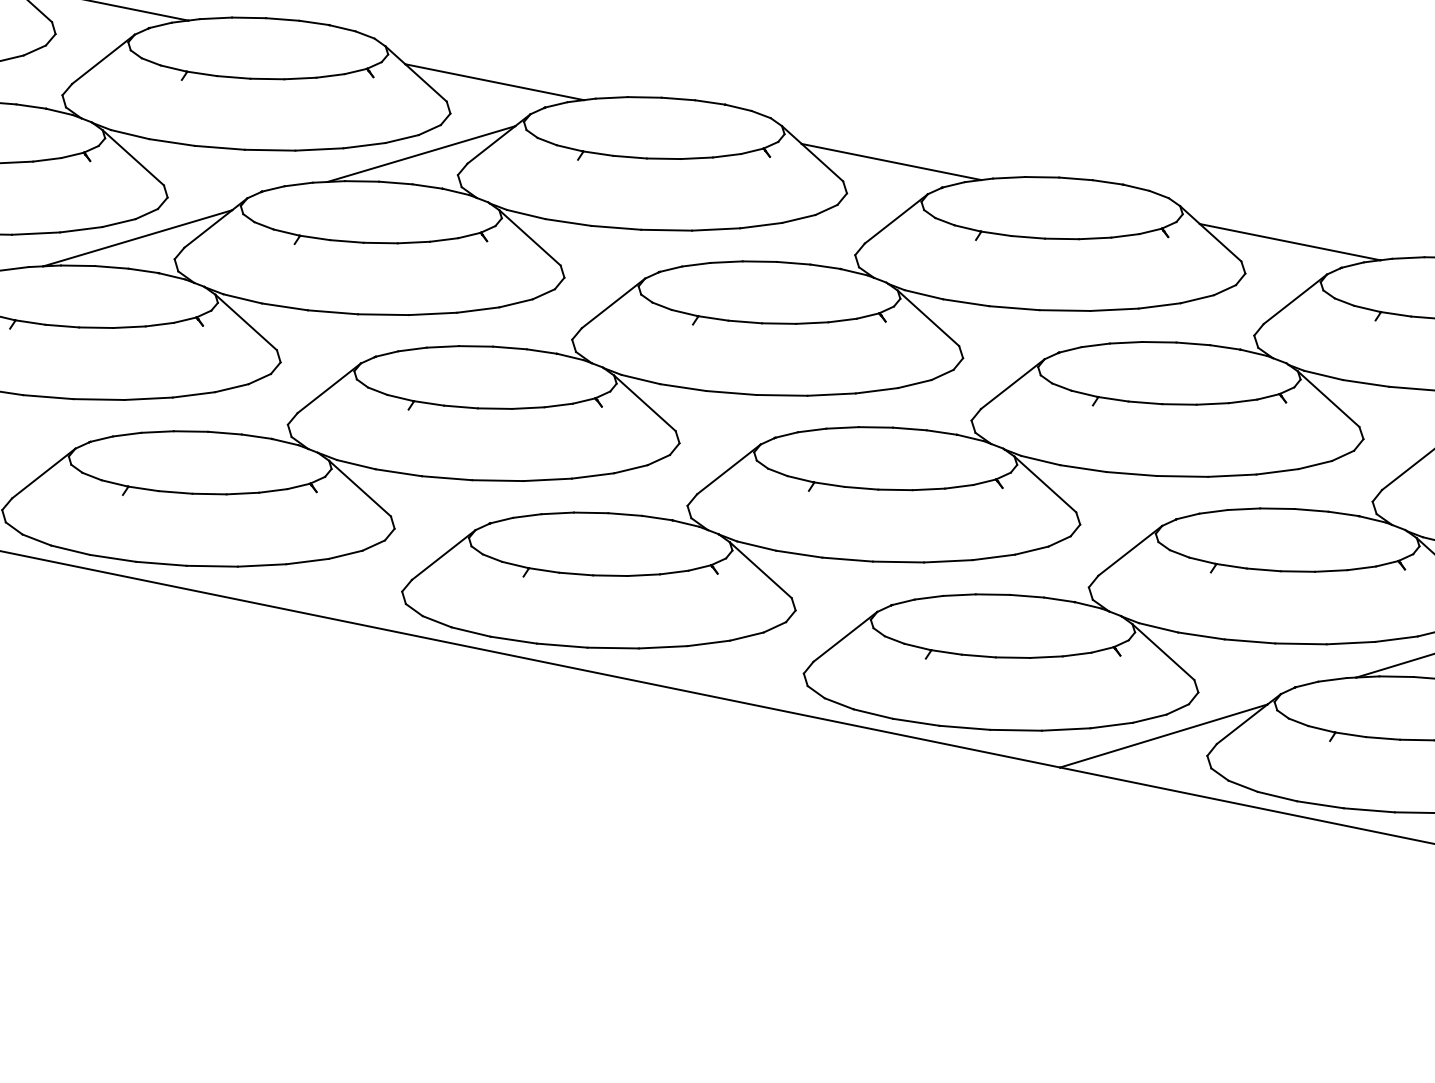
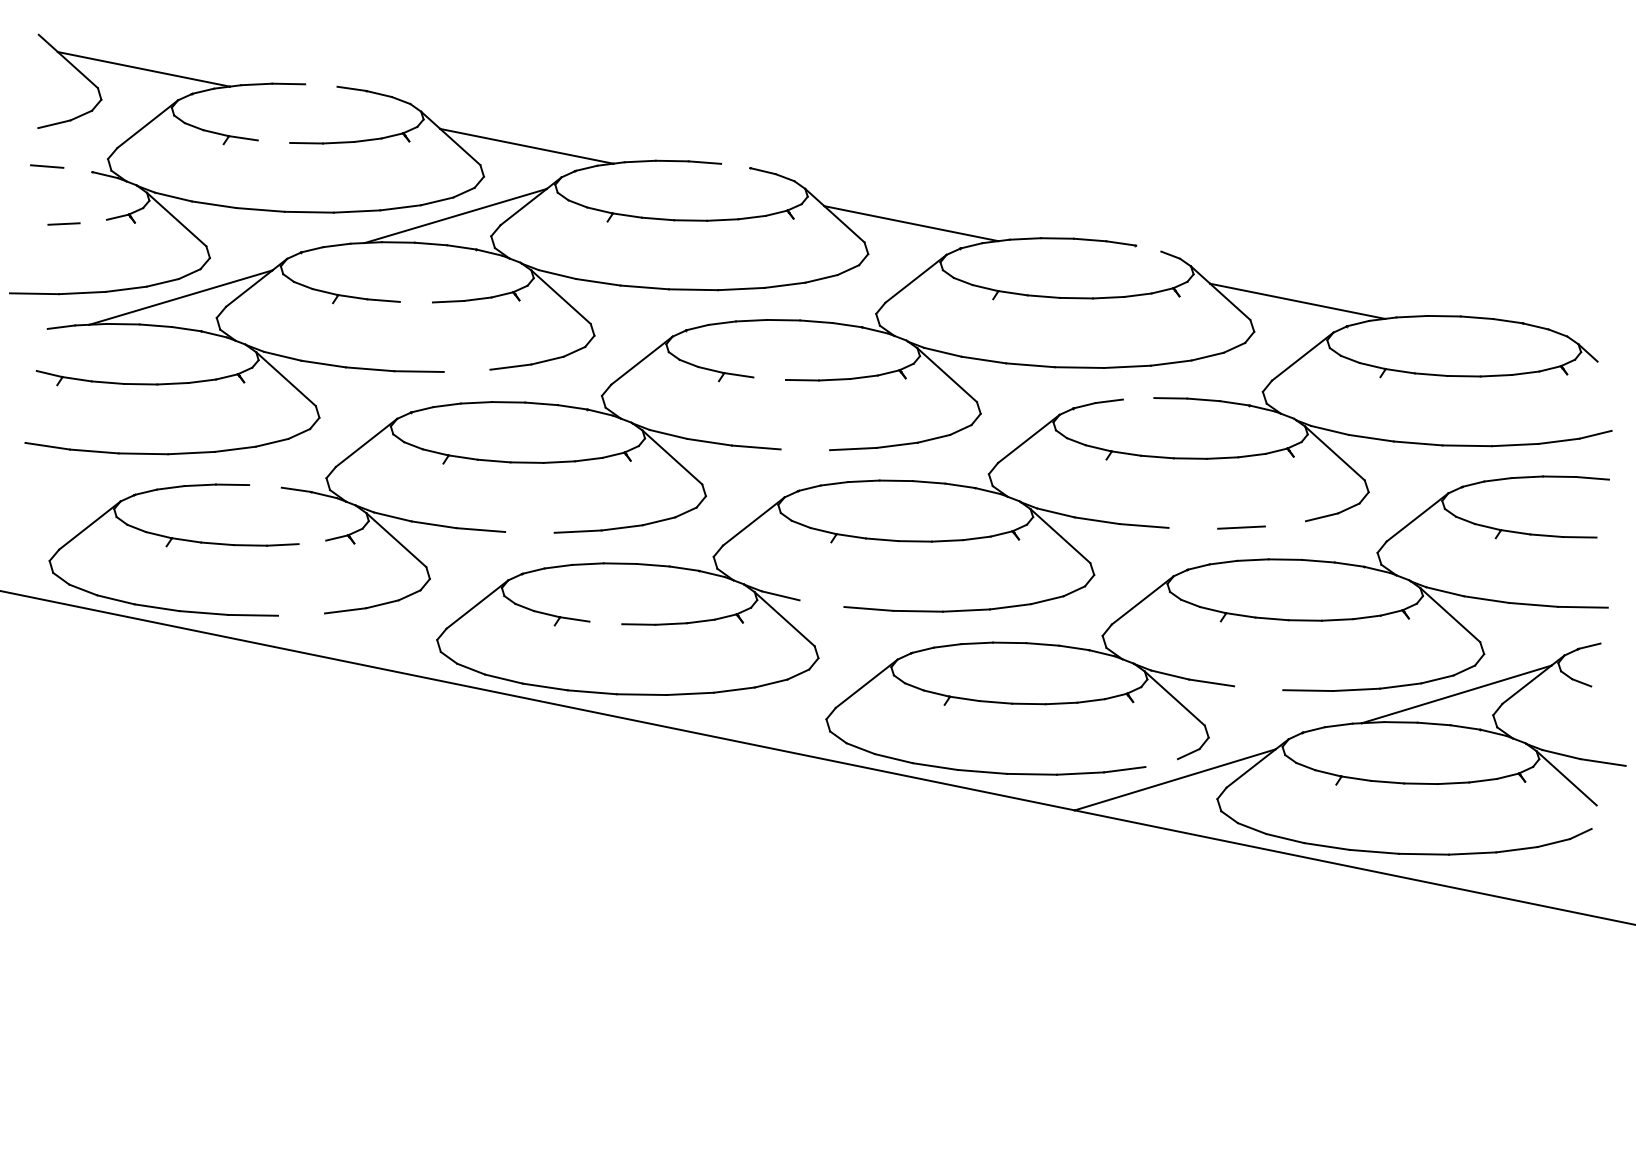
line: (282, 19) -> (321, 85), removed
line: (233, 77) -> (273, 141), removed
line: (710, 101) -> (735, 165), removed
line: (30, 106) -> (77, 169), removed
line: (47, 159) -> (93, 221), removed
line: (1136, 187) -> (1148, 248), removed
line: (379, 242) -> (415, 301), removed
line: (432, 313) -> (466, 370), removed
line: (745, 321) -> (769, 378), removed
line: (1125, 342) -> (1138, 398), removed
line: (782, 395) -> (805, 449), removed
line: (224, 433) -> (265, 486), removed
line: (1276, 471) -> (1284, 523), removed
line: (1182, 475) -> (1193, 527), removed
line: (497, 479) -> (529, 531), removed
line: (273, 491) -> (312, 542), removed
line: (798, 554) -> (821, 603), removed
line: (262, 565) -> (301, 614), removed
line: (575, 573) -> (605, 622), removed
line: (1249, 641) -> (1258, 688), removed
line: (1149, 719) -> (1161, 763), removed

